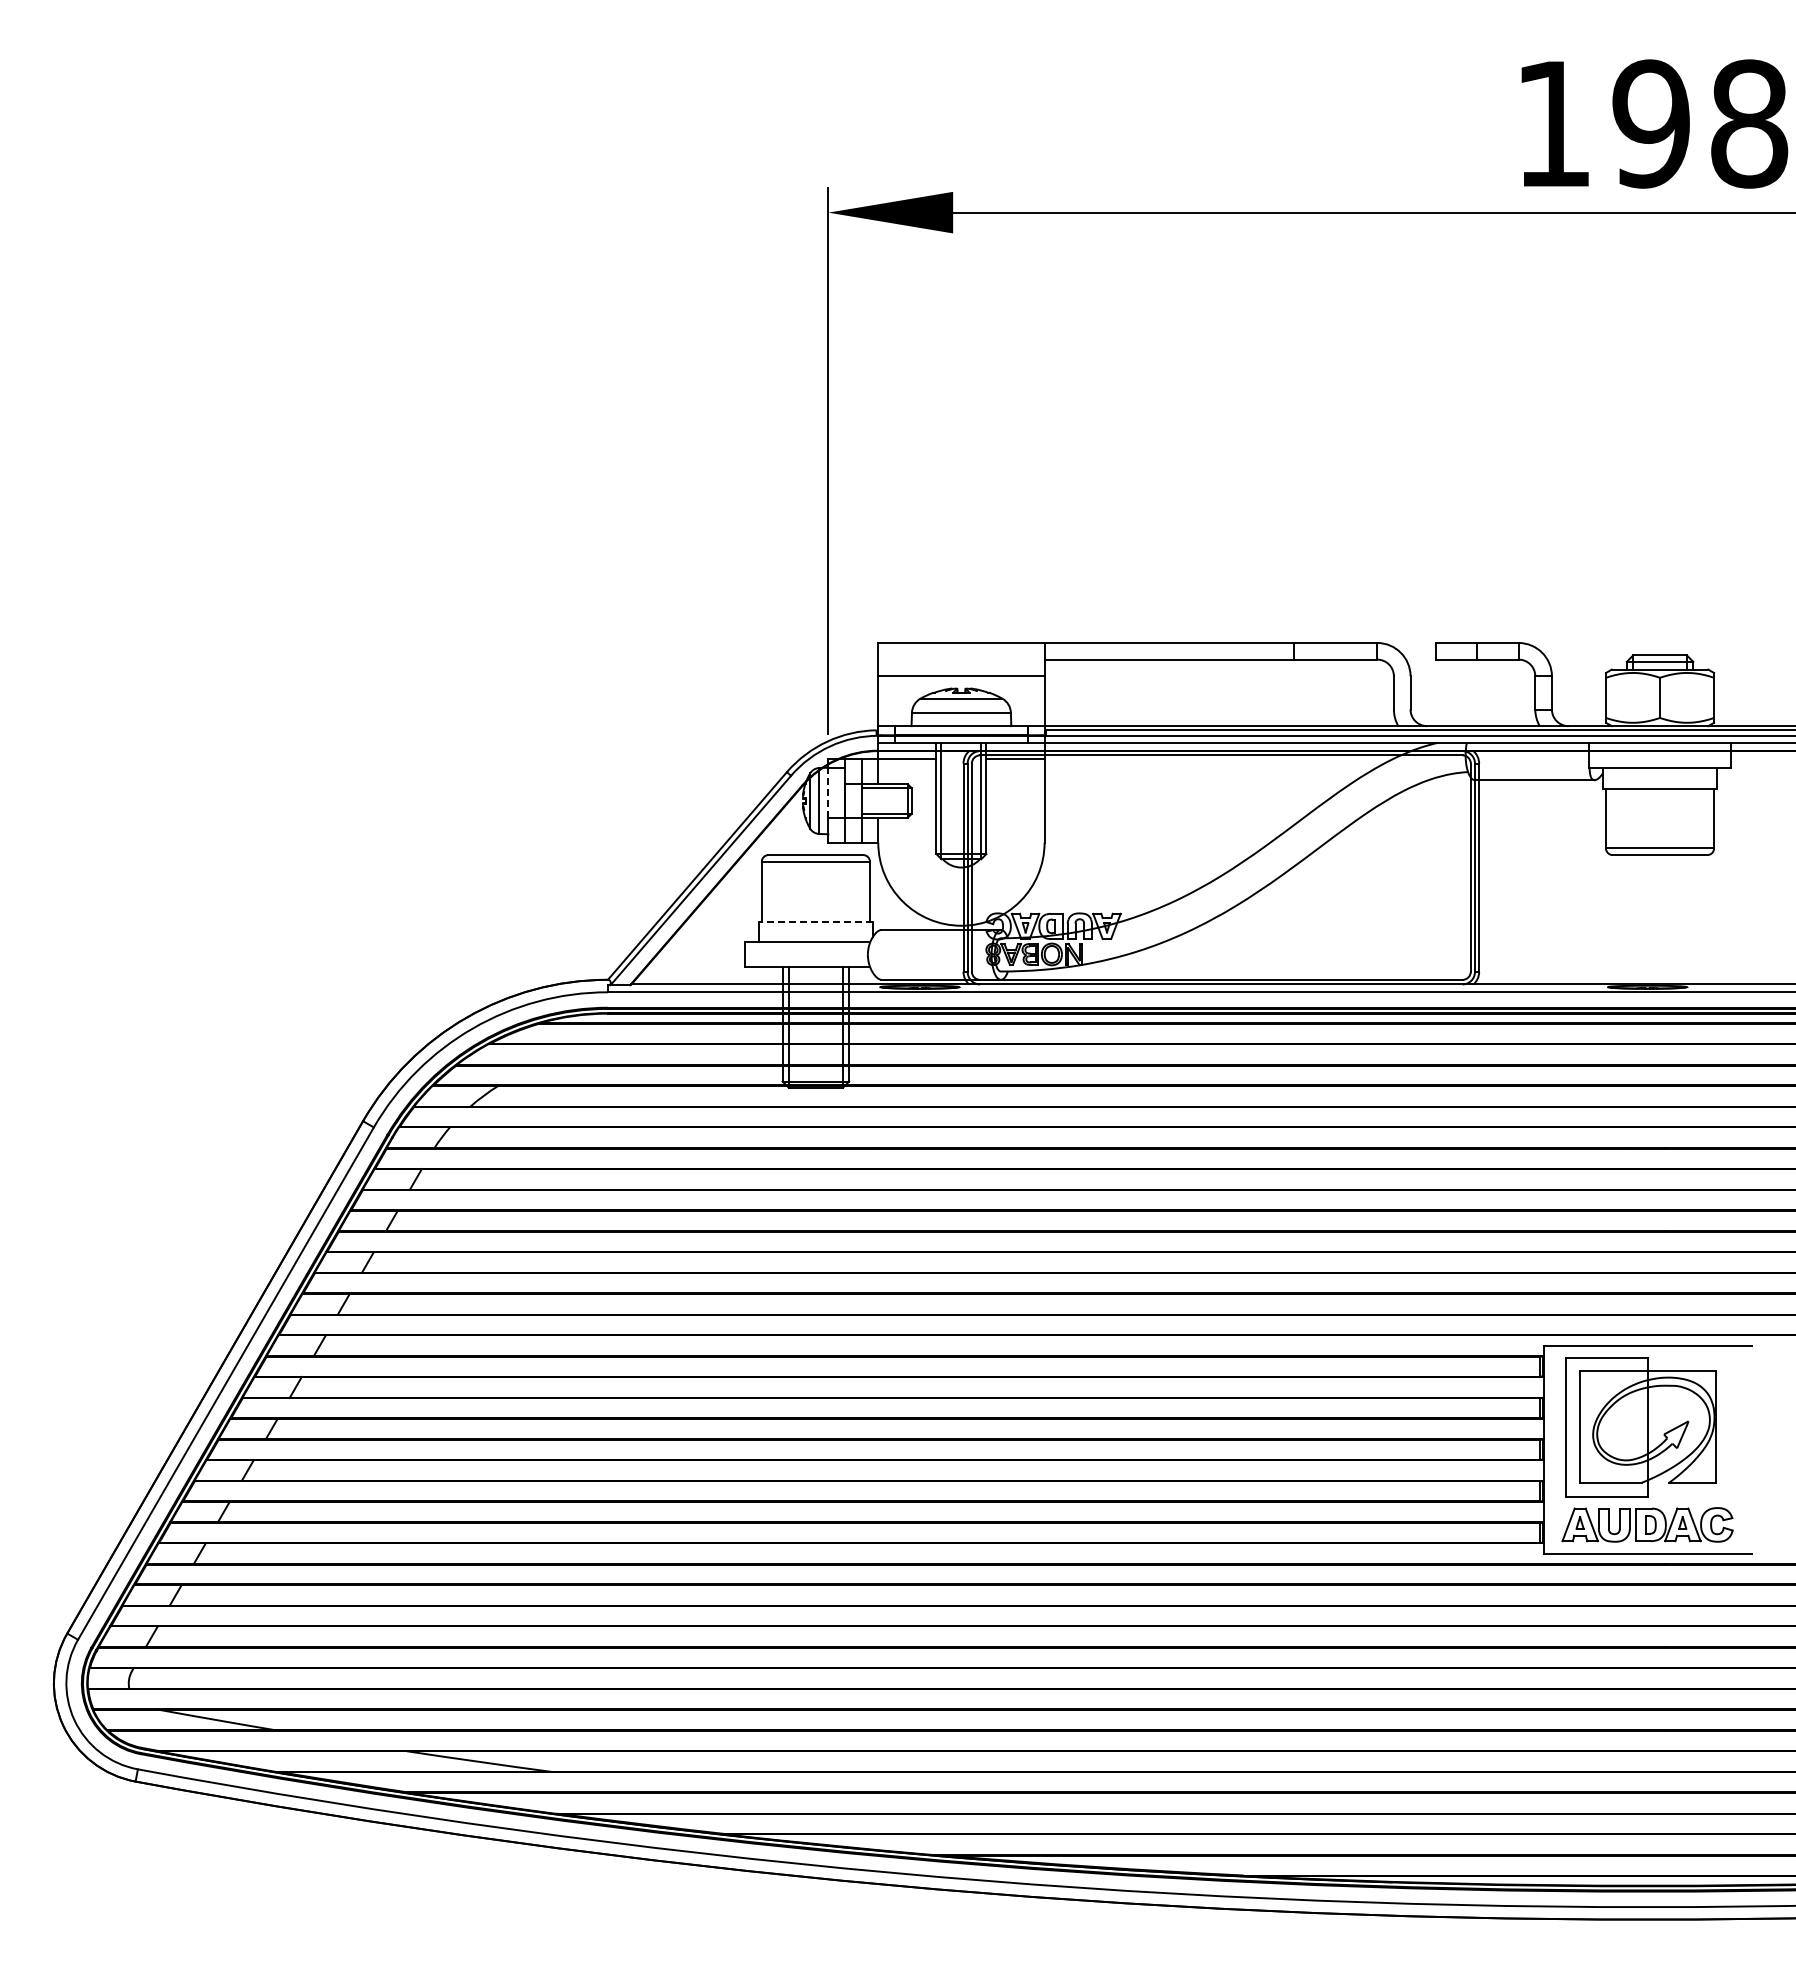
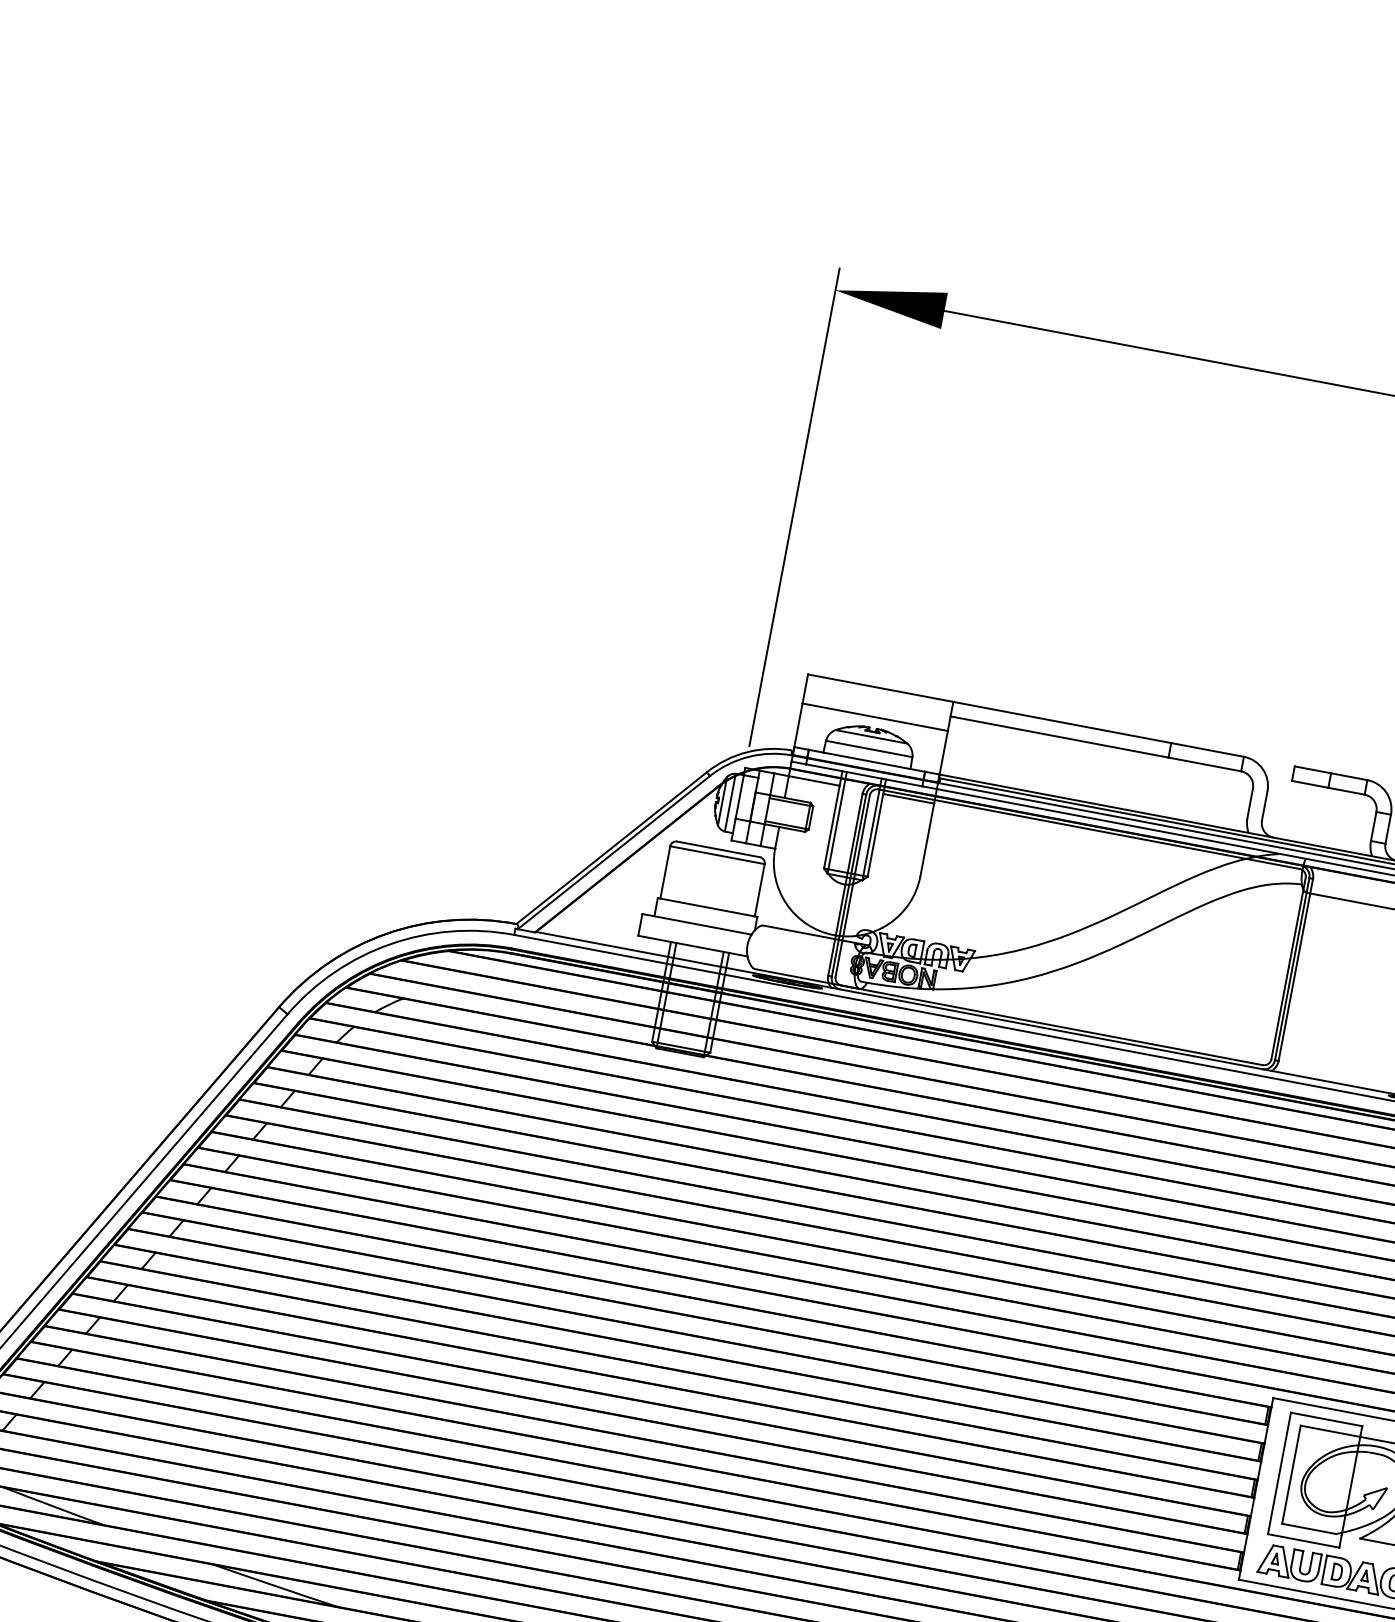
line: (828, 792) -> (739, 796), dashed -> solid
line: (815, 921) -> (707, 907), dashed -> solid

